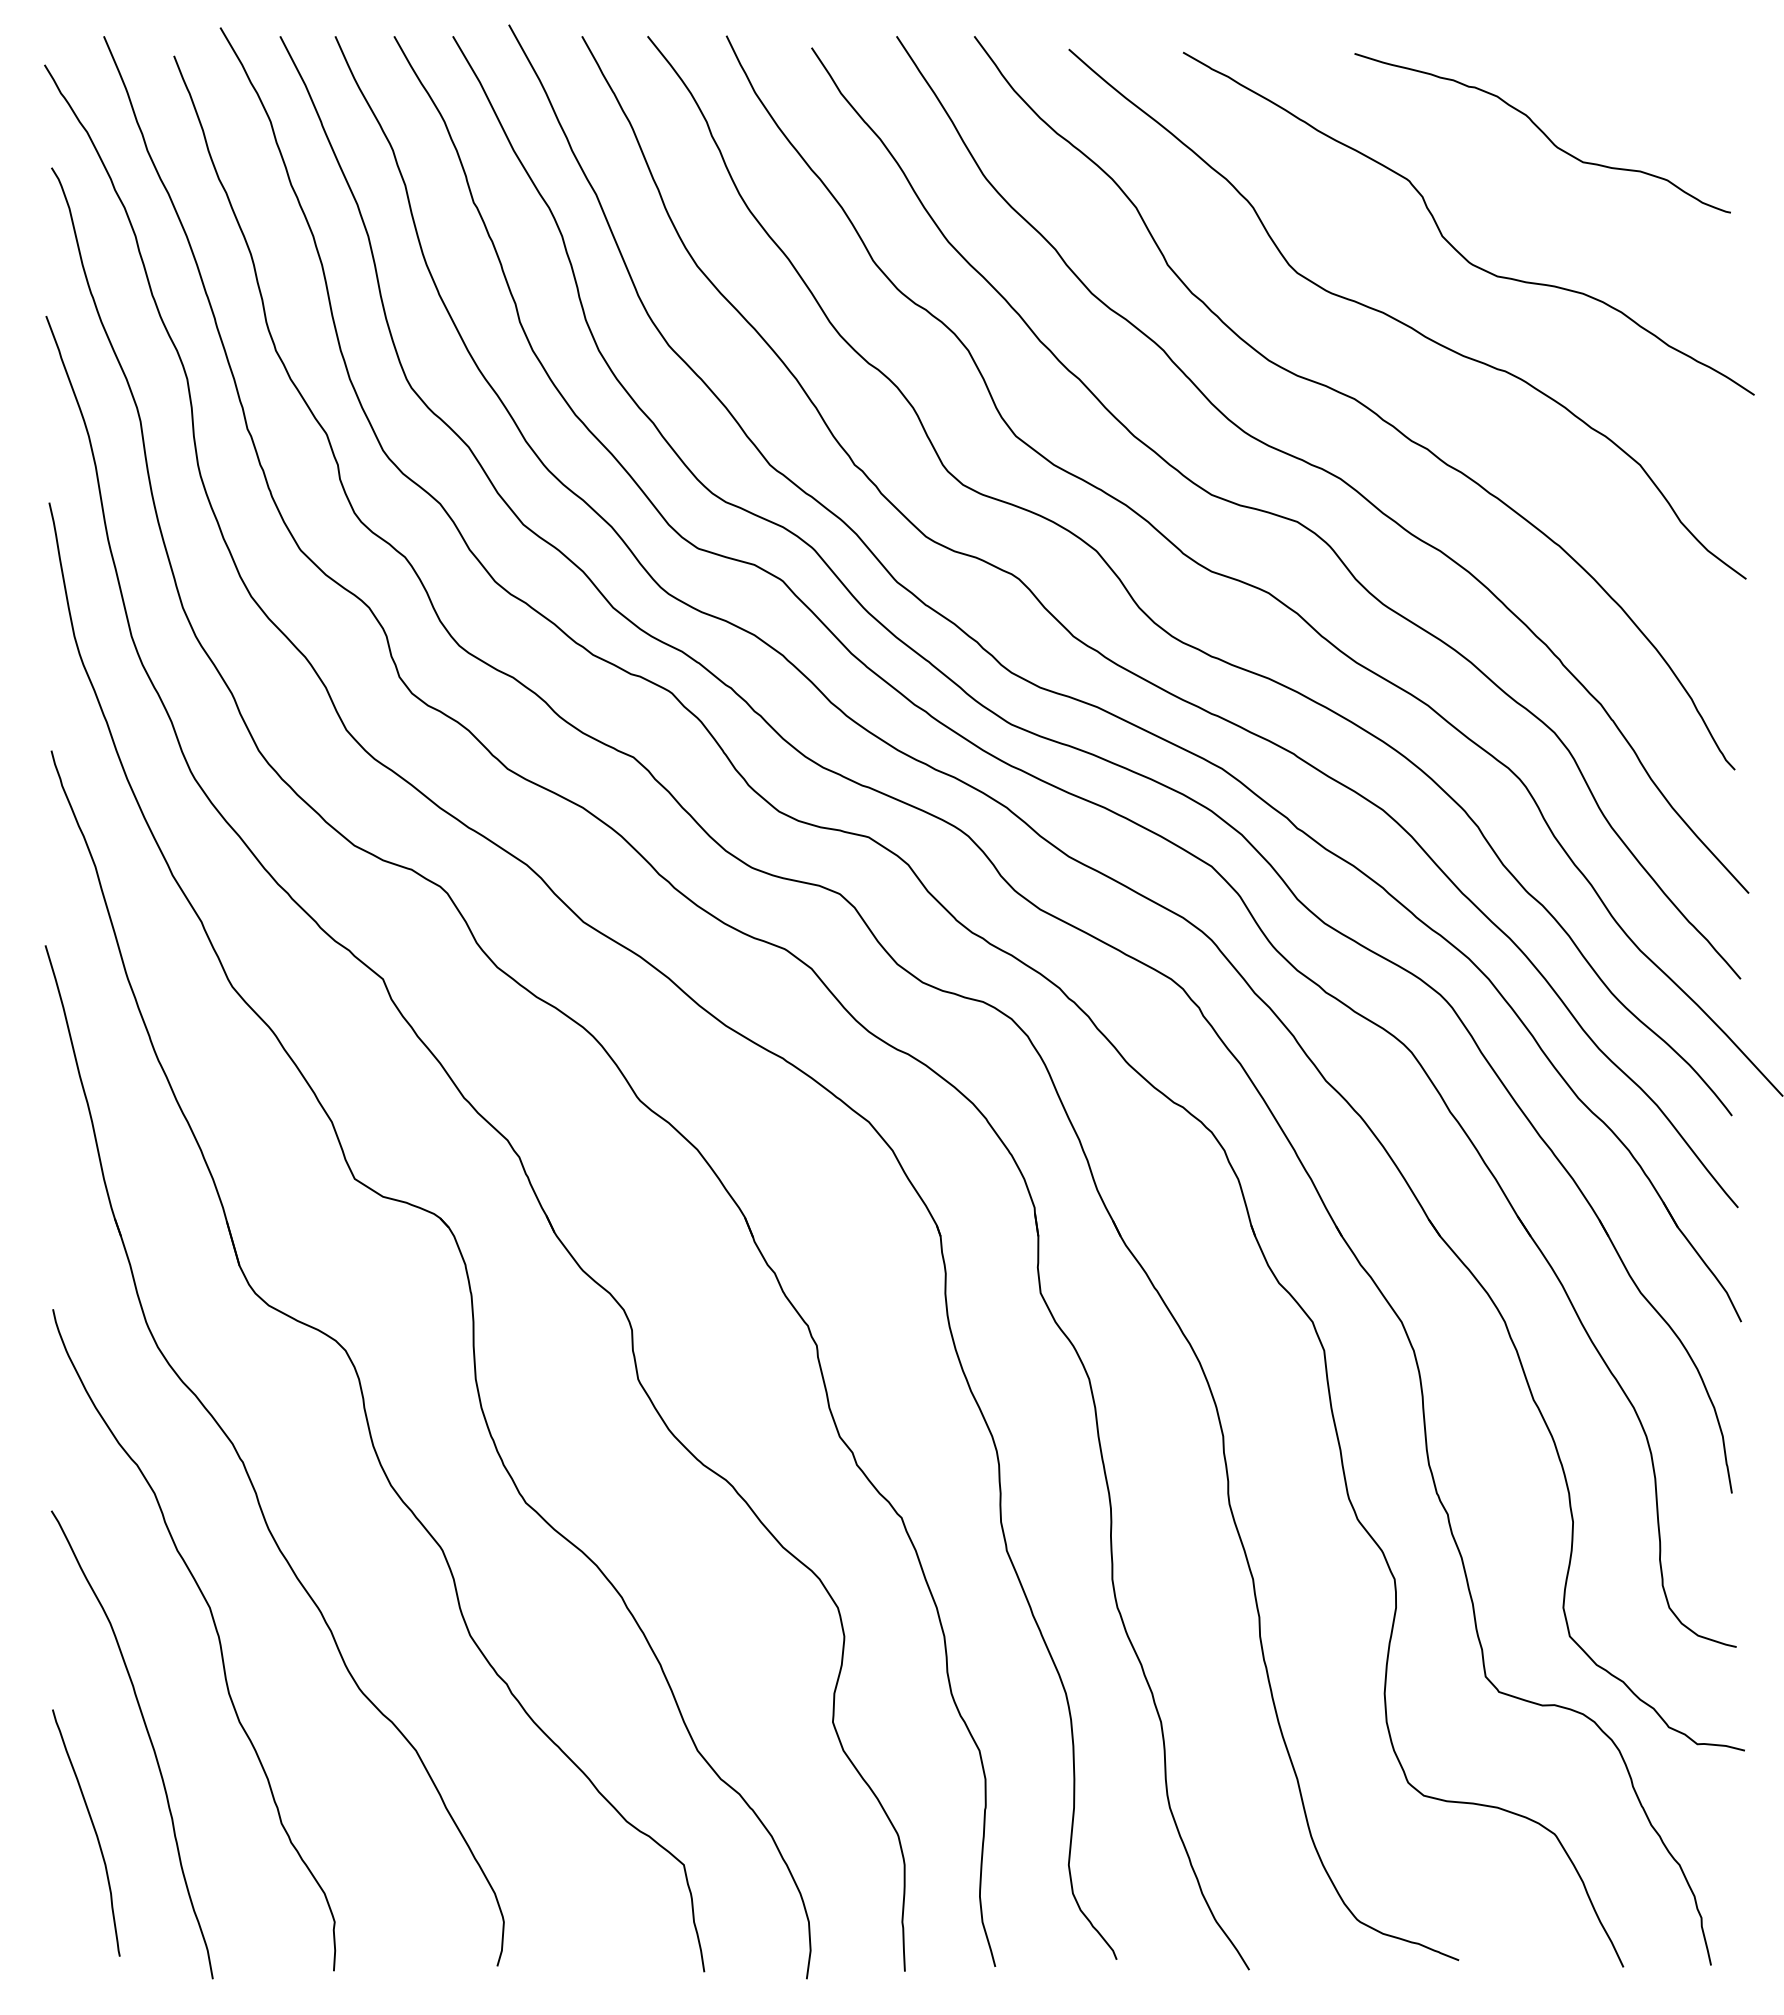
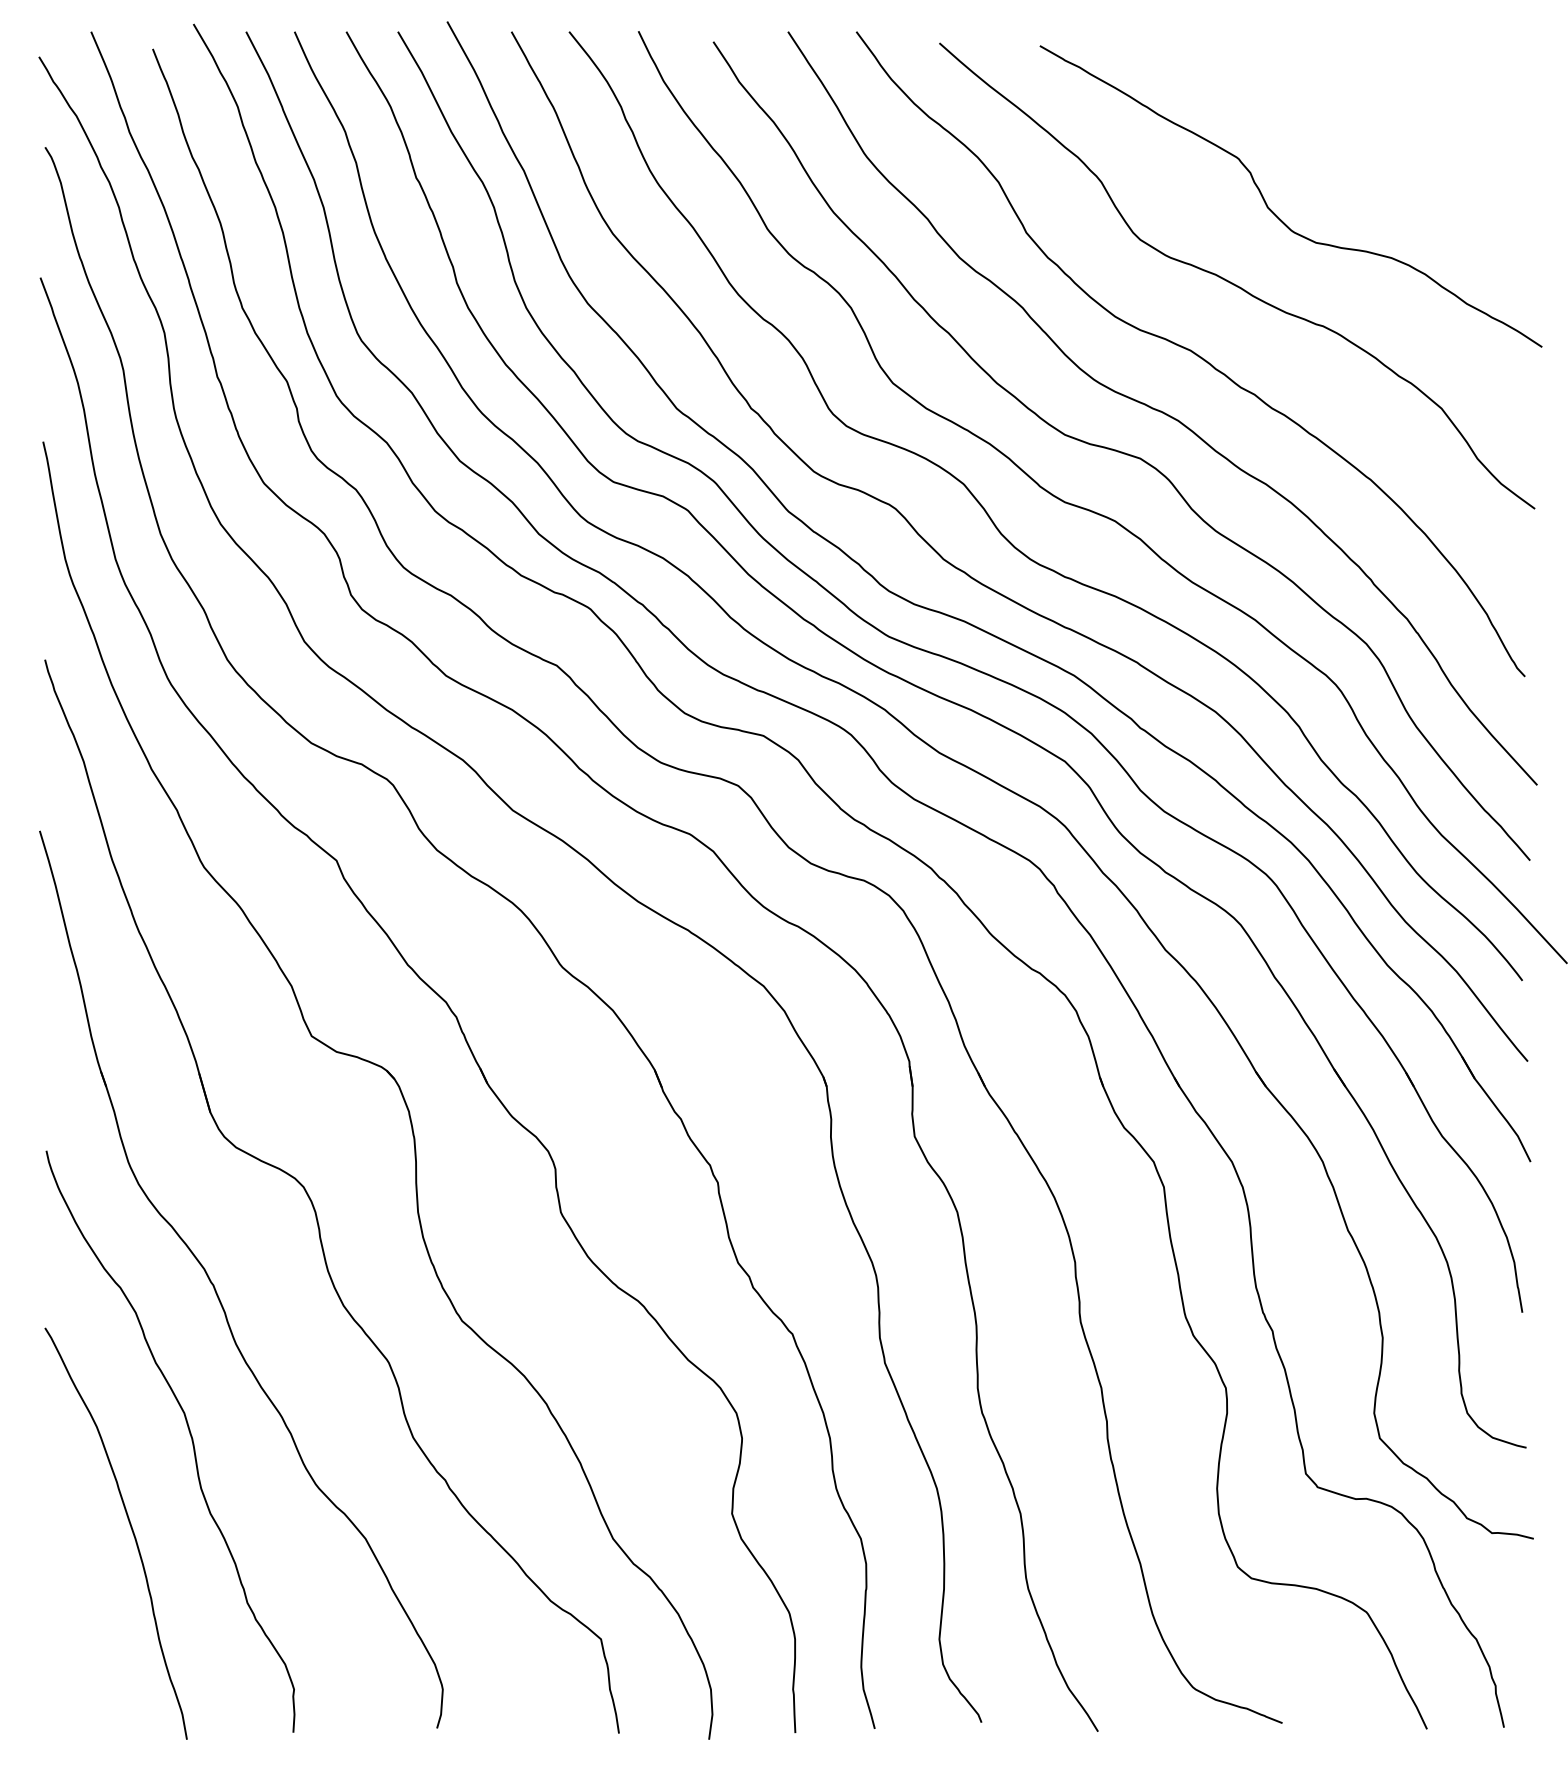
curve: (1542, 133) -> (1355, 117), removed
curve: (93, 1829) -> (82, 1608), removed

